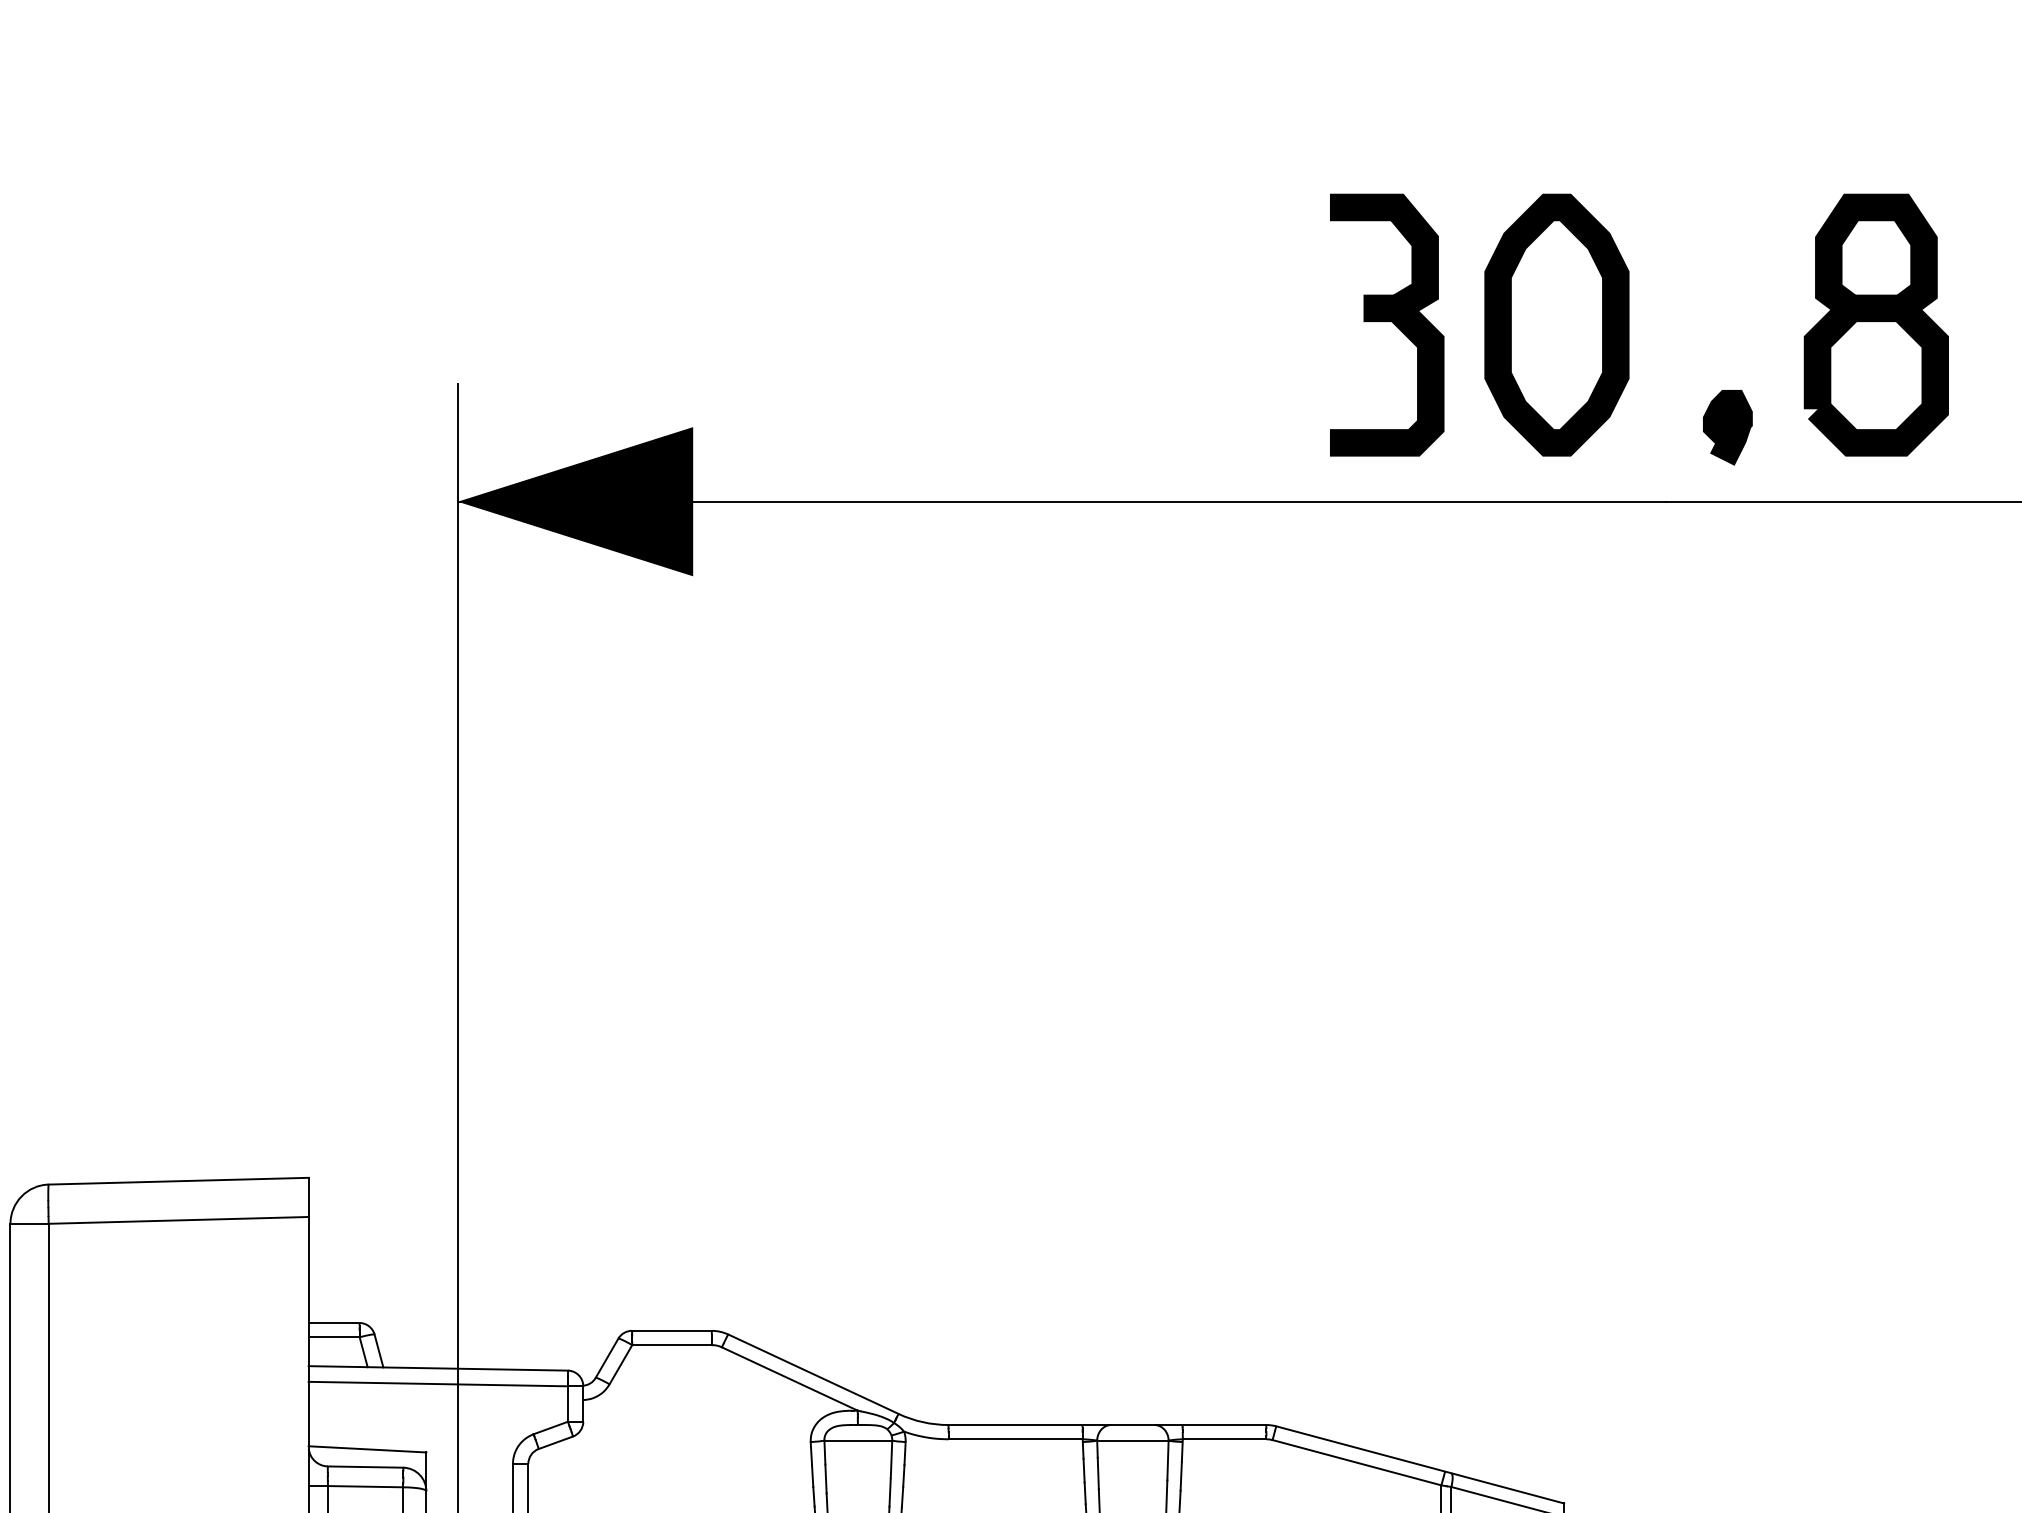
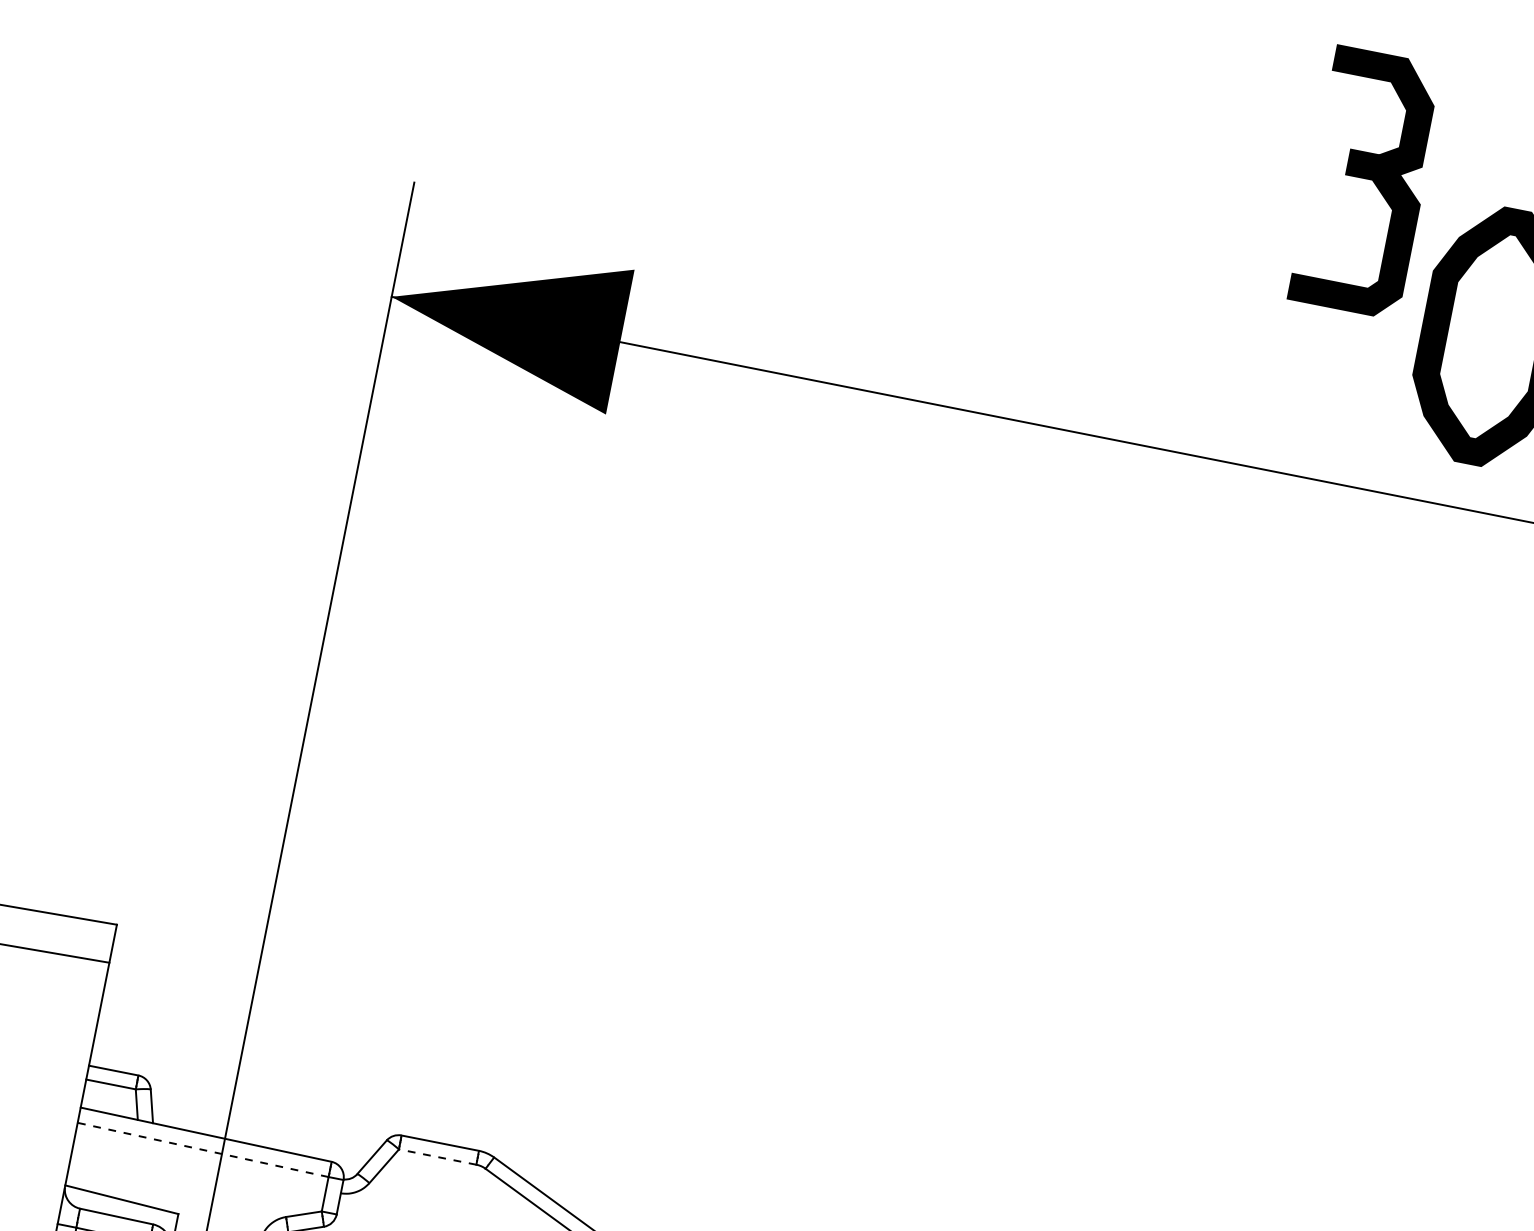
part: (1387, 324) -> (1367, 182), moved
line: (672, 1345) -> (437, 1157), solid -> dashed
line: (438, 1384) -> (203, 1150), solid -> dashed

